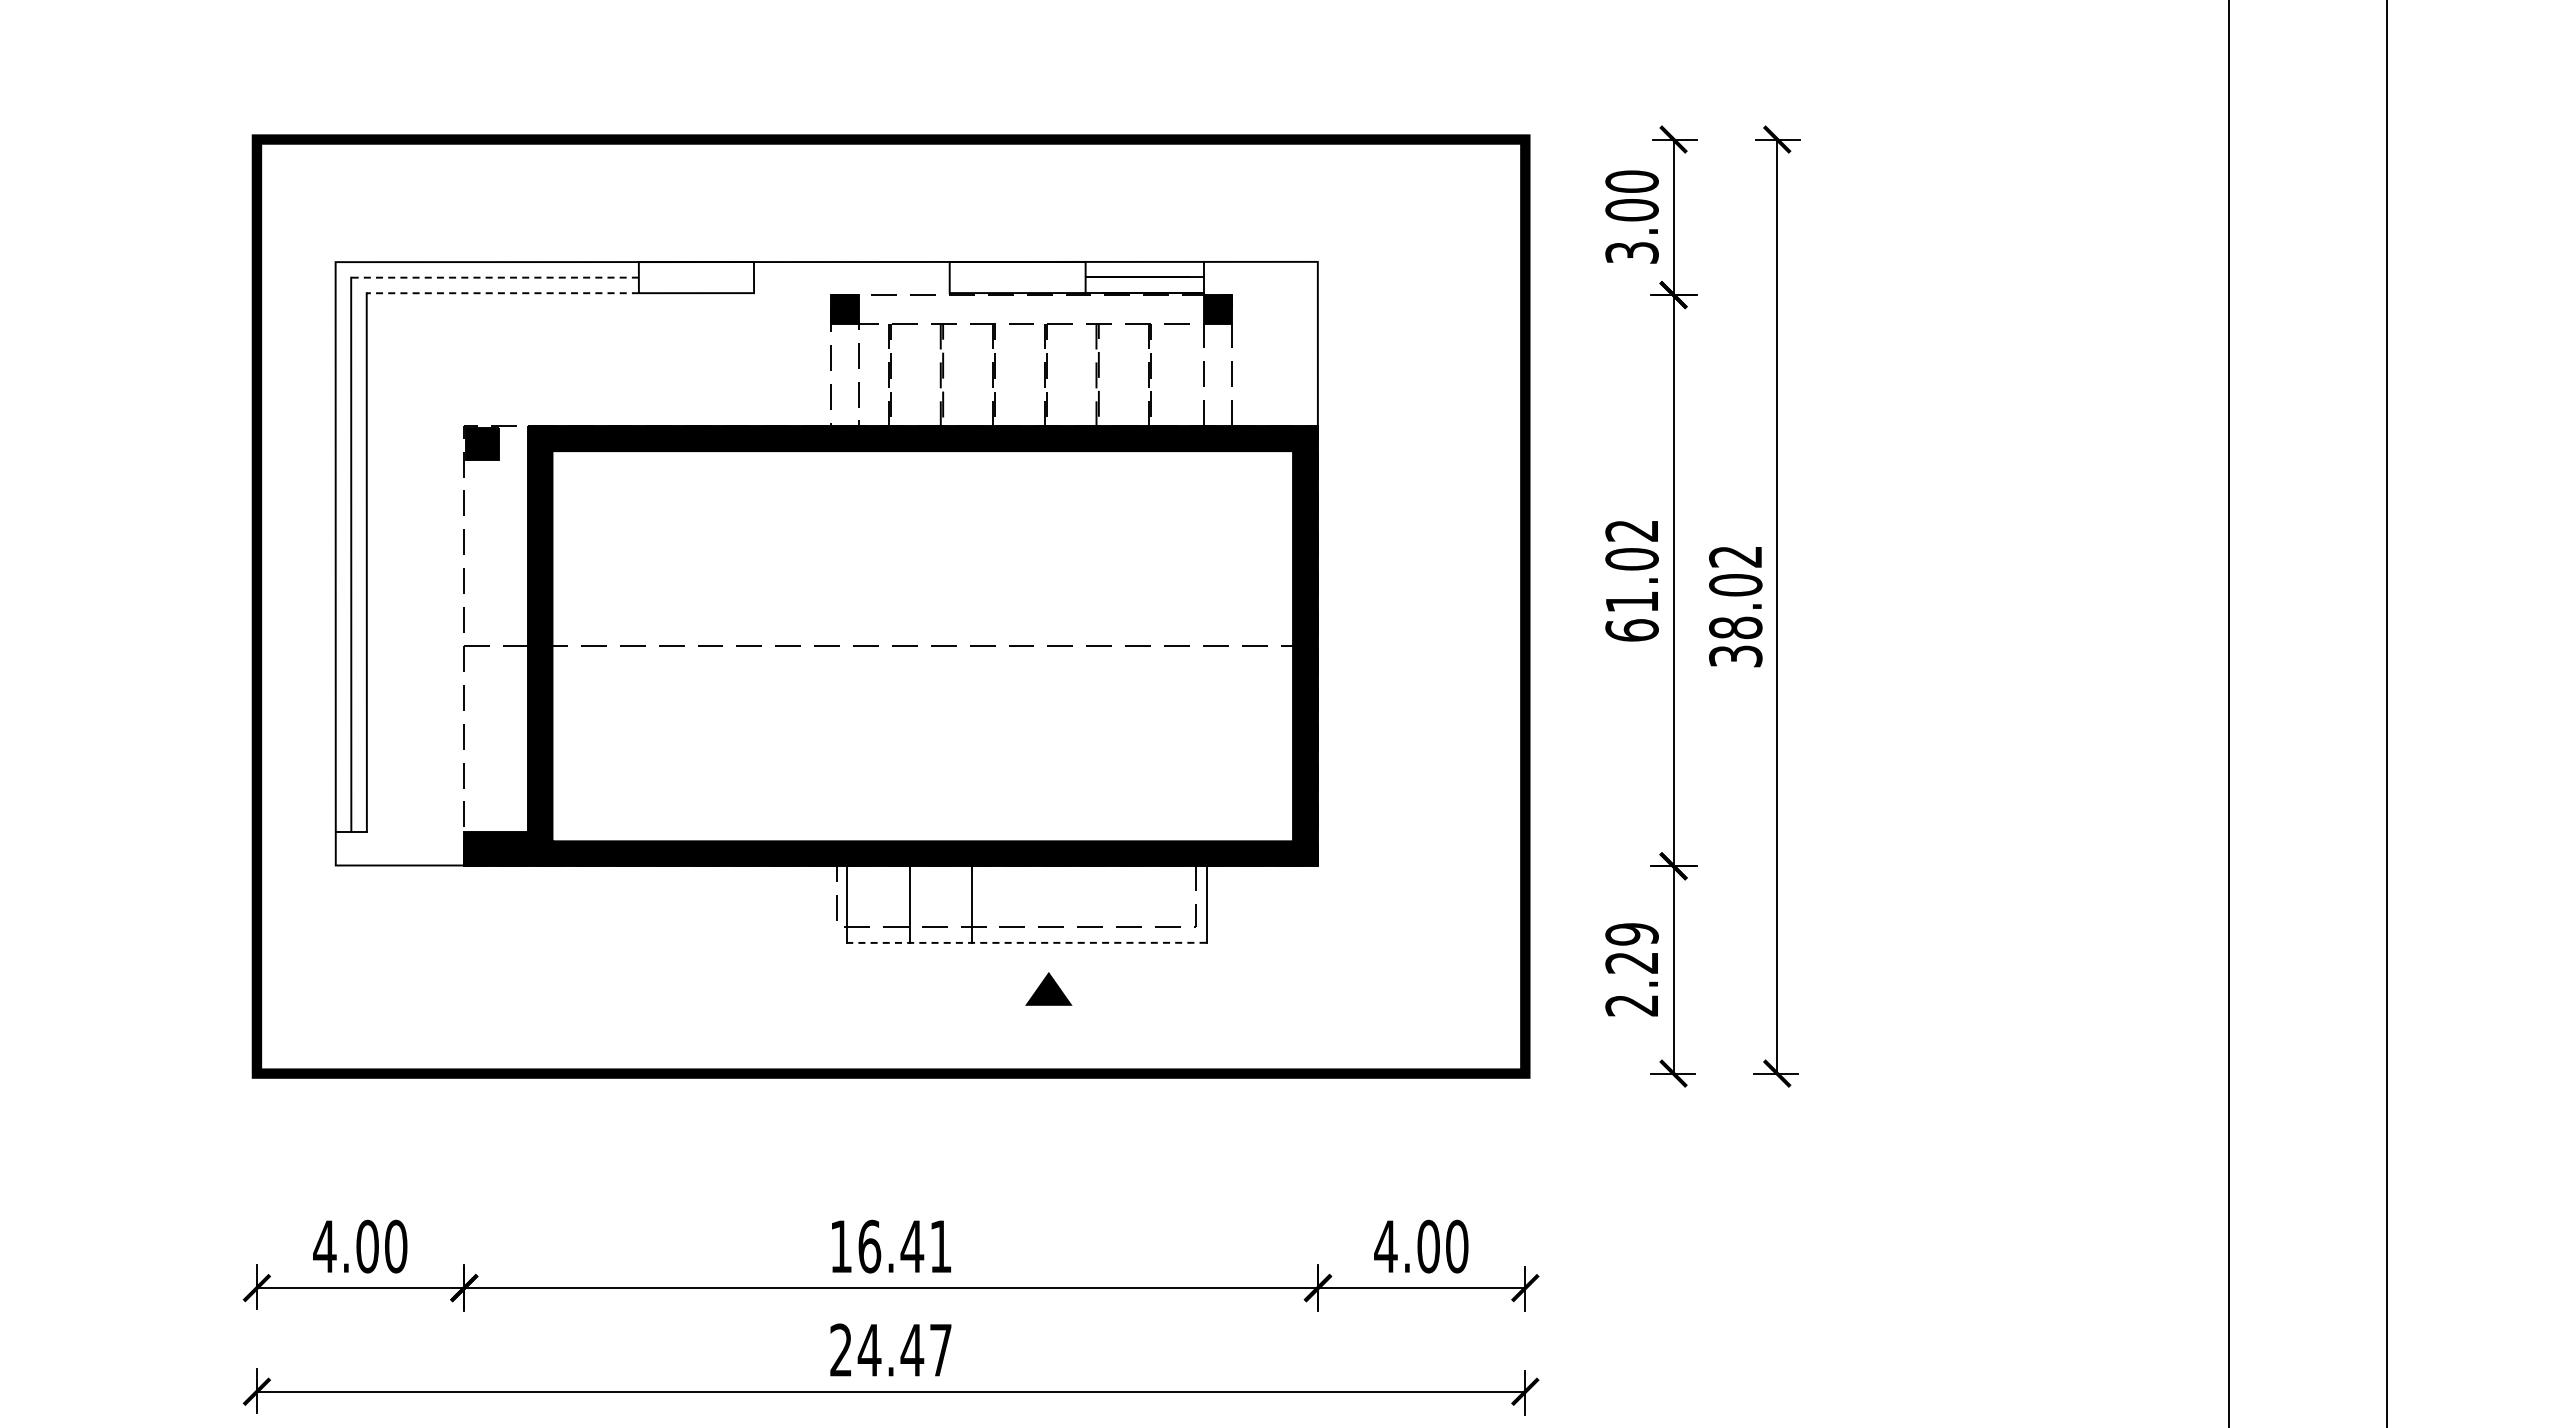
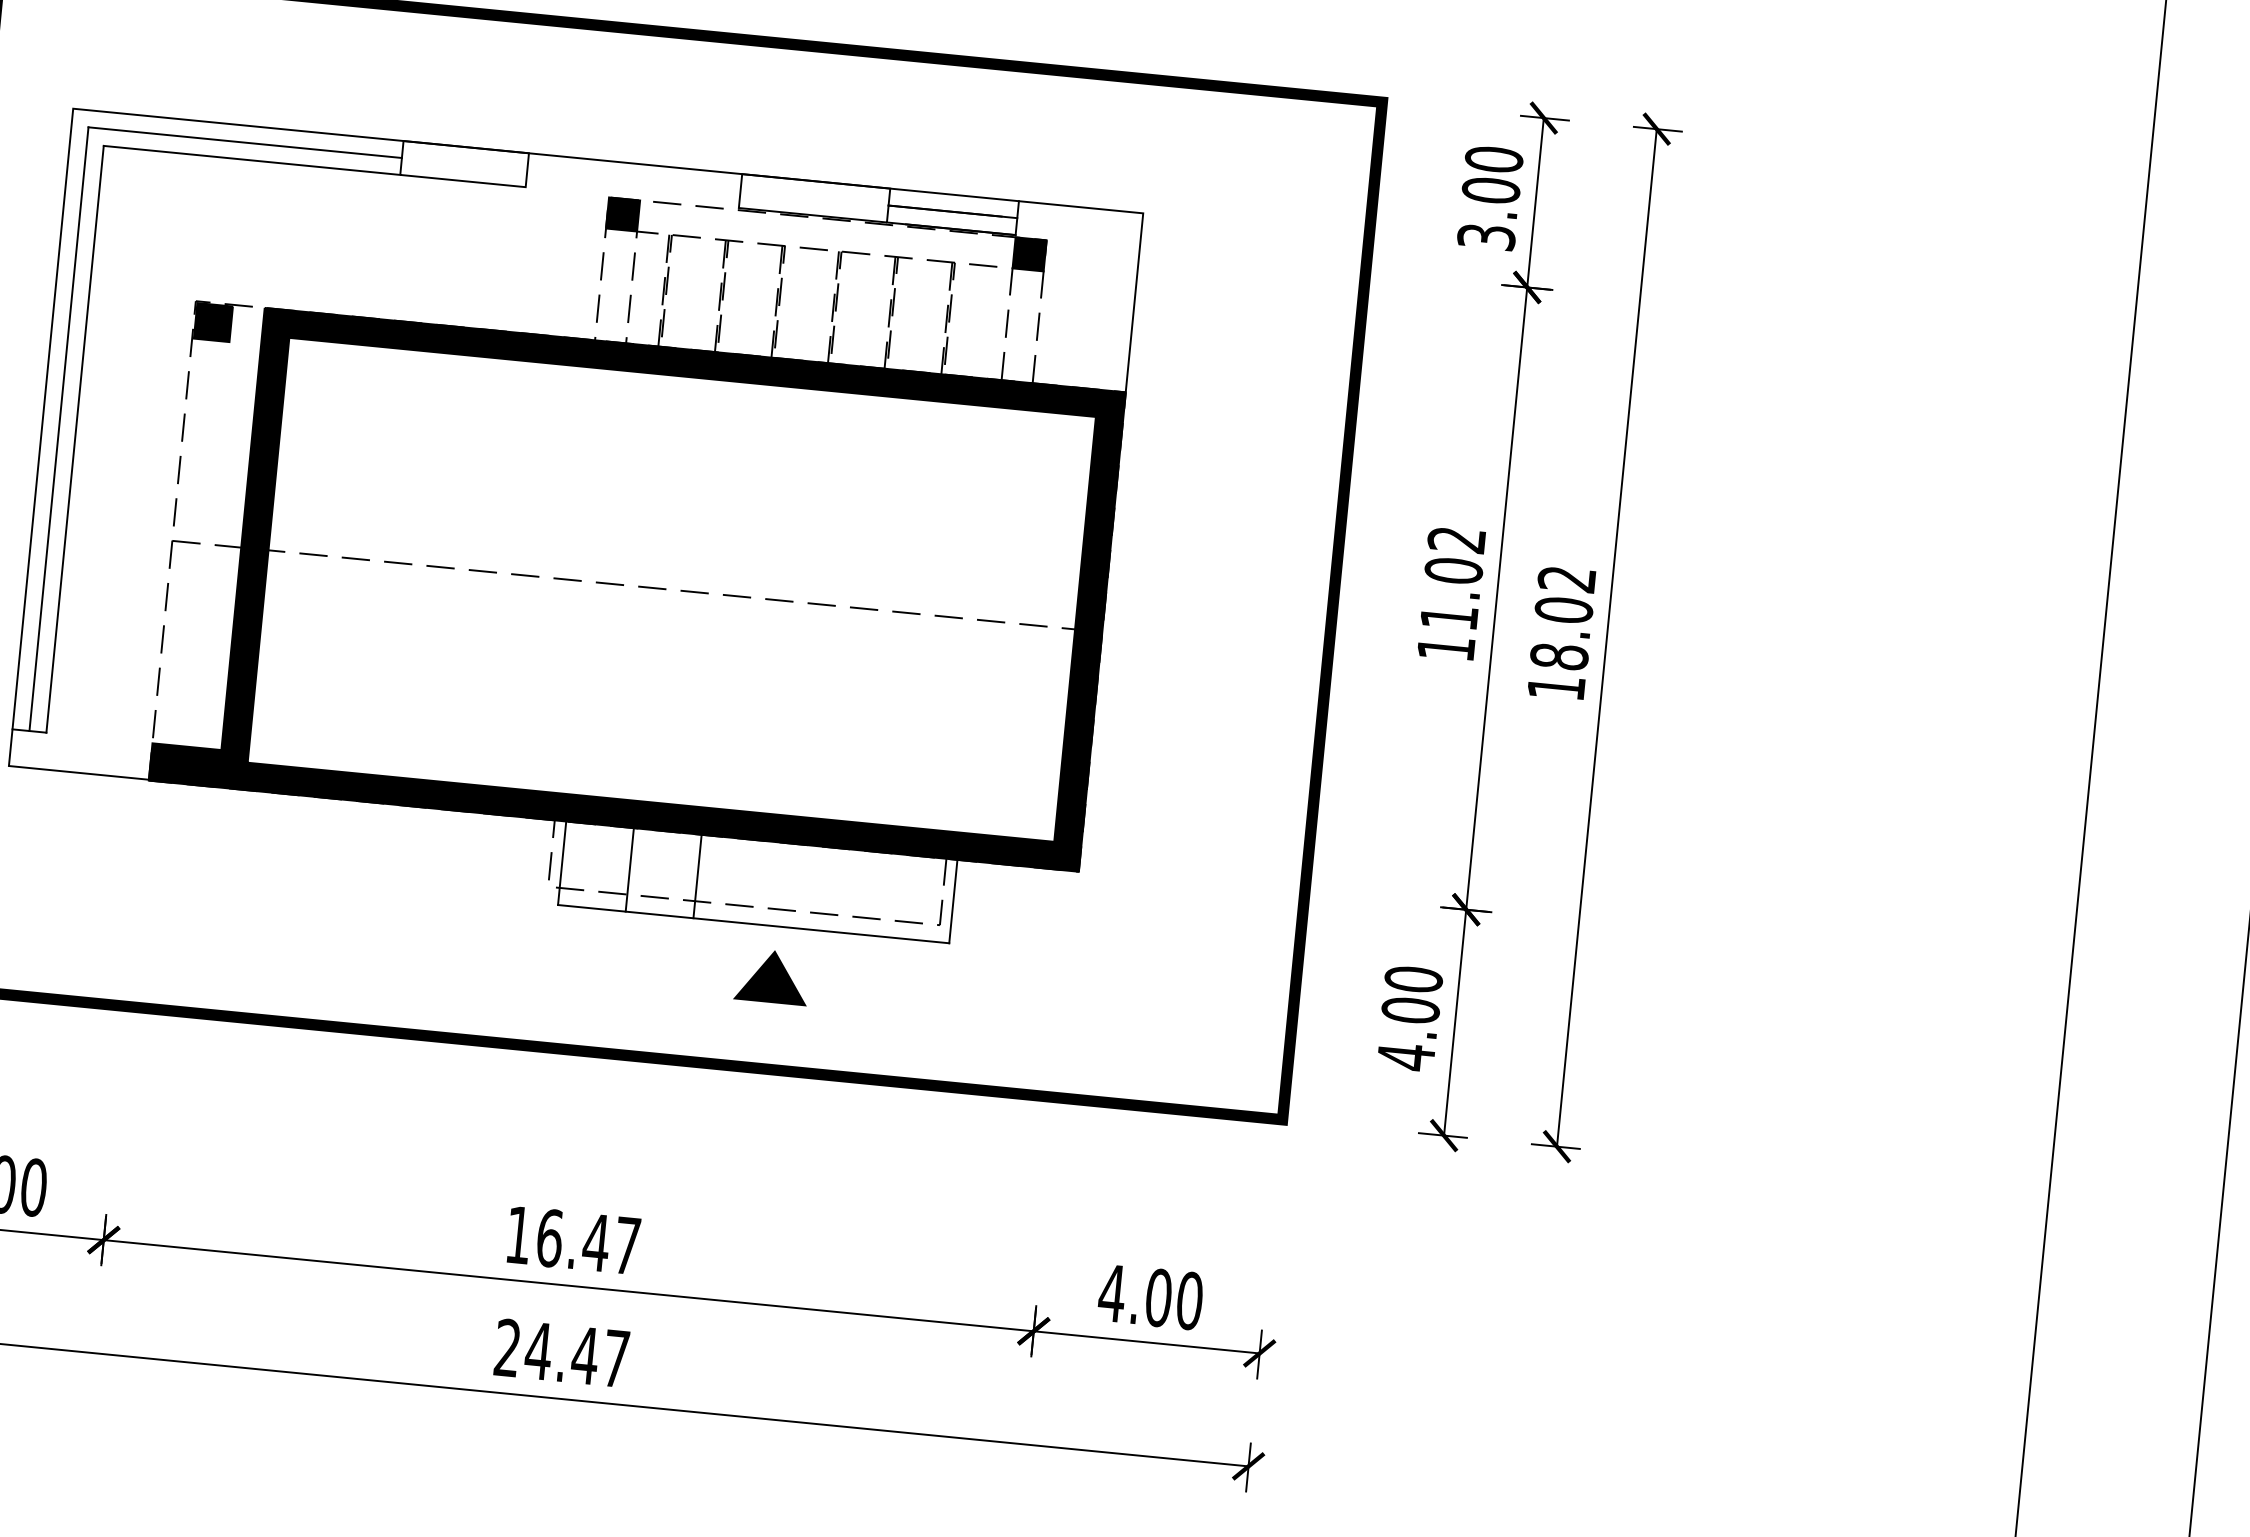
line: (495, 277) -> (245, 142), dashed -> solid
line: (502, 293) -> (251, 160), dashed -> solid
text: (1631, 630) -> (1445, 648), 61.02 -> 11.02
text: (1735, 656) -> (1556, 687), 38.02 -> 18.02
line: (1027, 942) -> (754, 923), dashed -> solid
text: (1631, 970) -> (1409, 1018), 2.29 -> 4.00
part: (1048, 988) -> (772, 976), size x1.43
text: (940, 1246) -> (627, 1245), 16.41 -> 16.47

